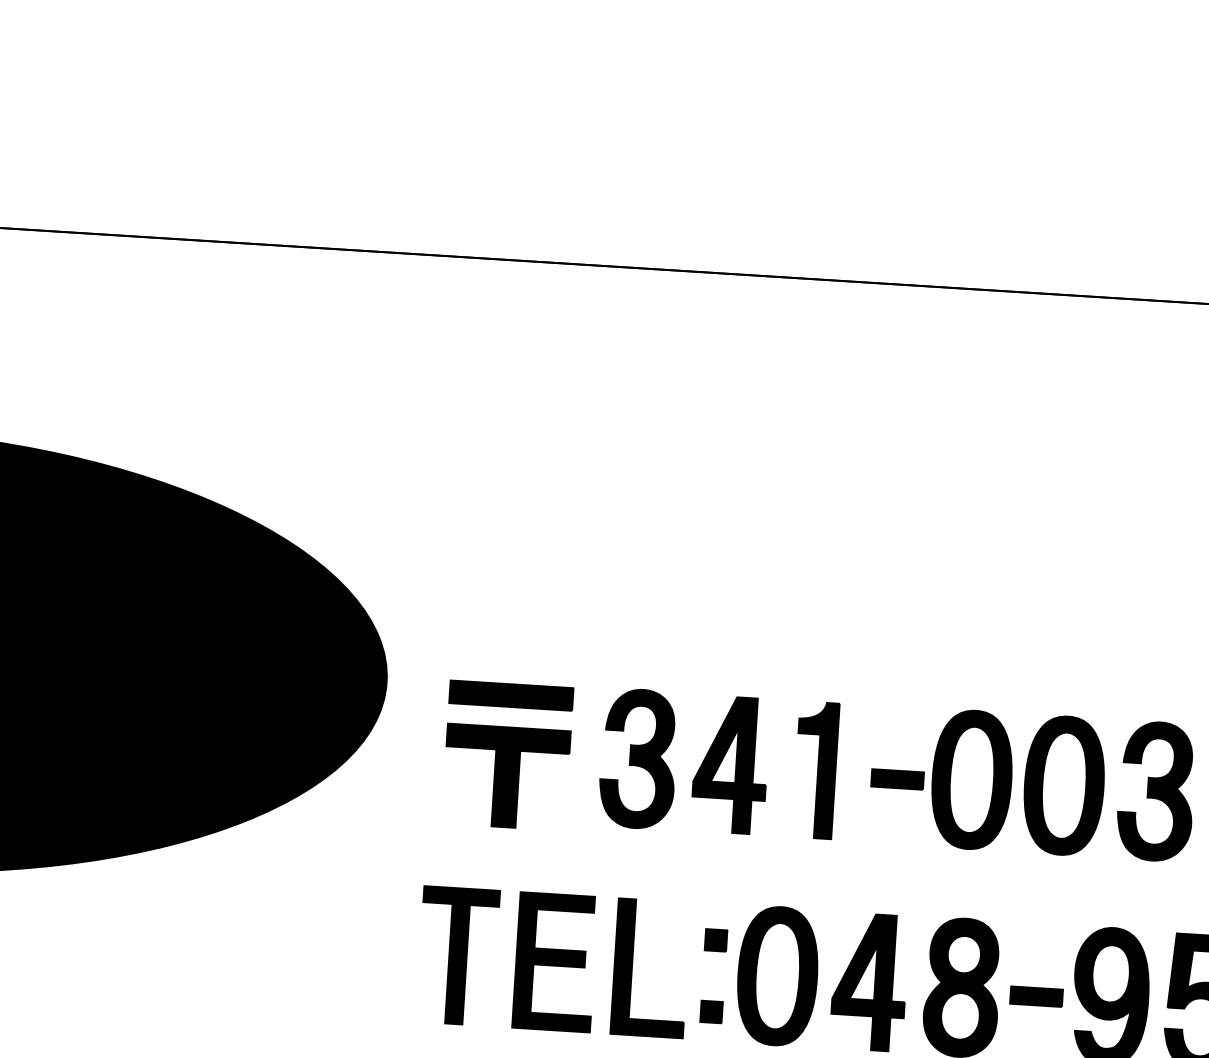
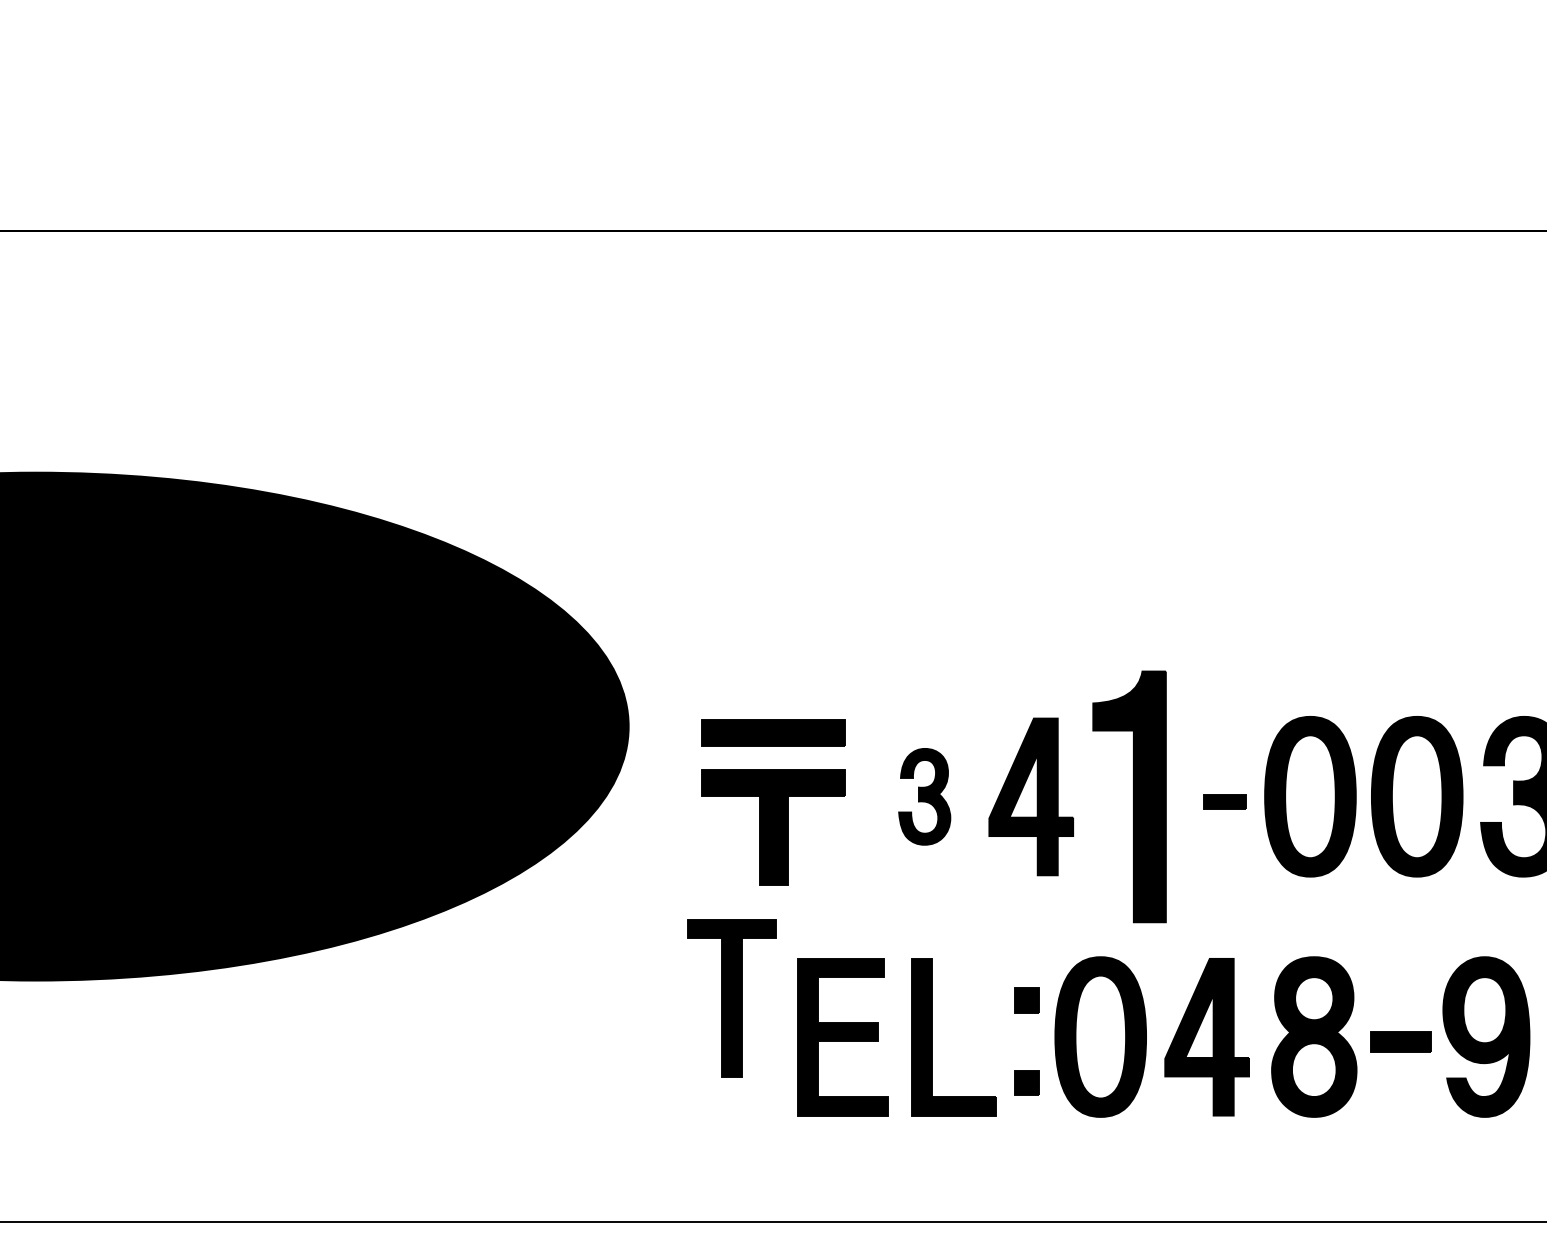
part: (638, 758) -> (924, 796), size x0.6
part: (815, 769) -> (1129, 796), size x1.6
part: (897, 779) -> (1224, 801), size x0.7
part: (457, 956) -> (731, 998), moved

